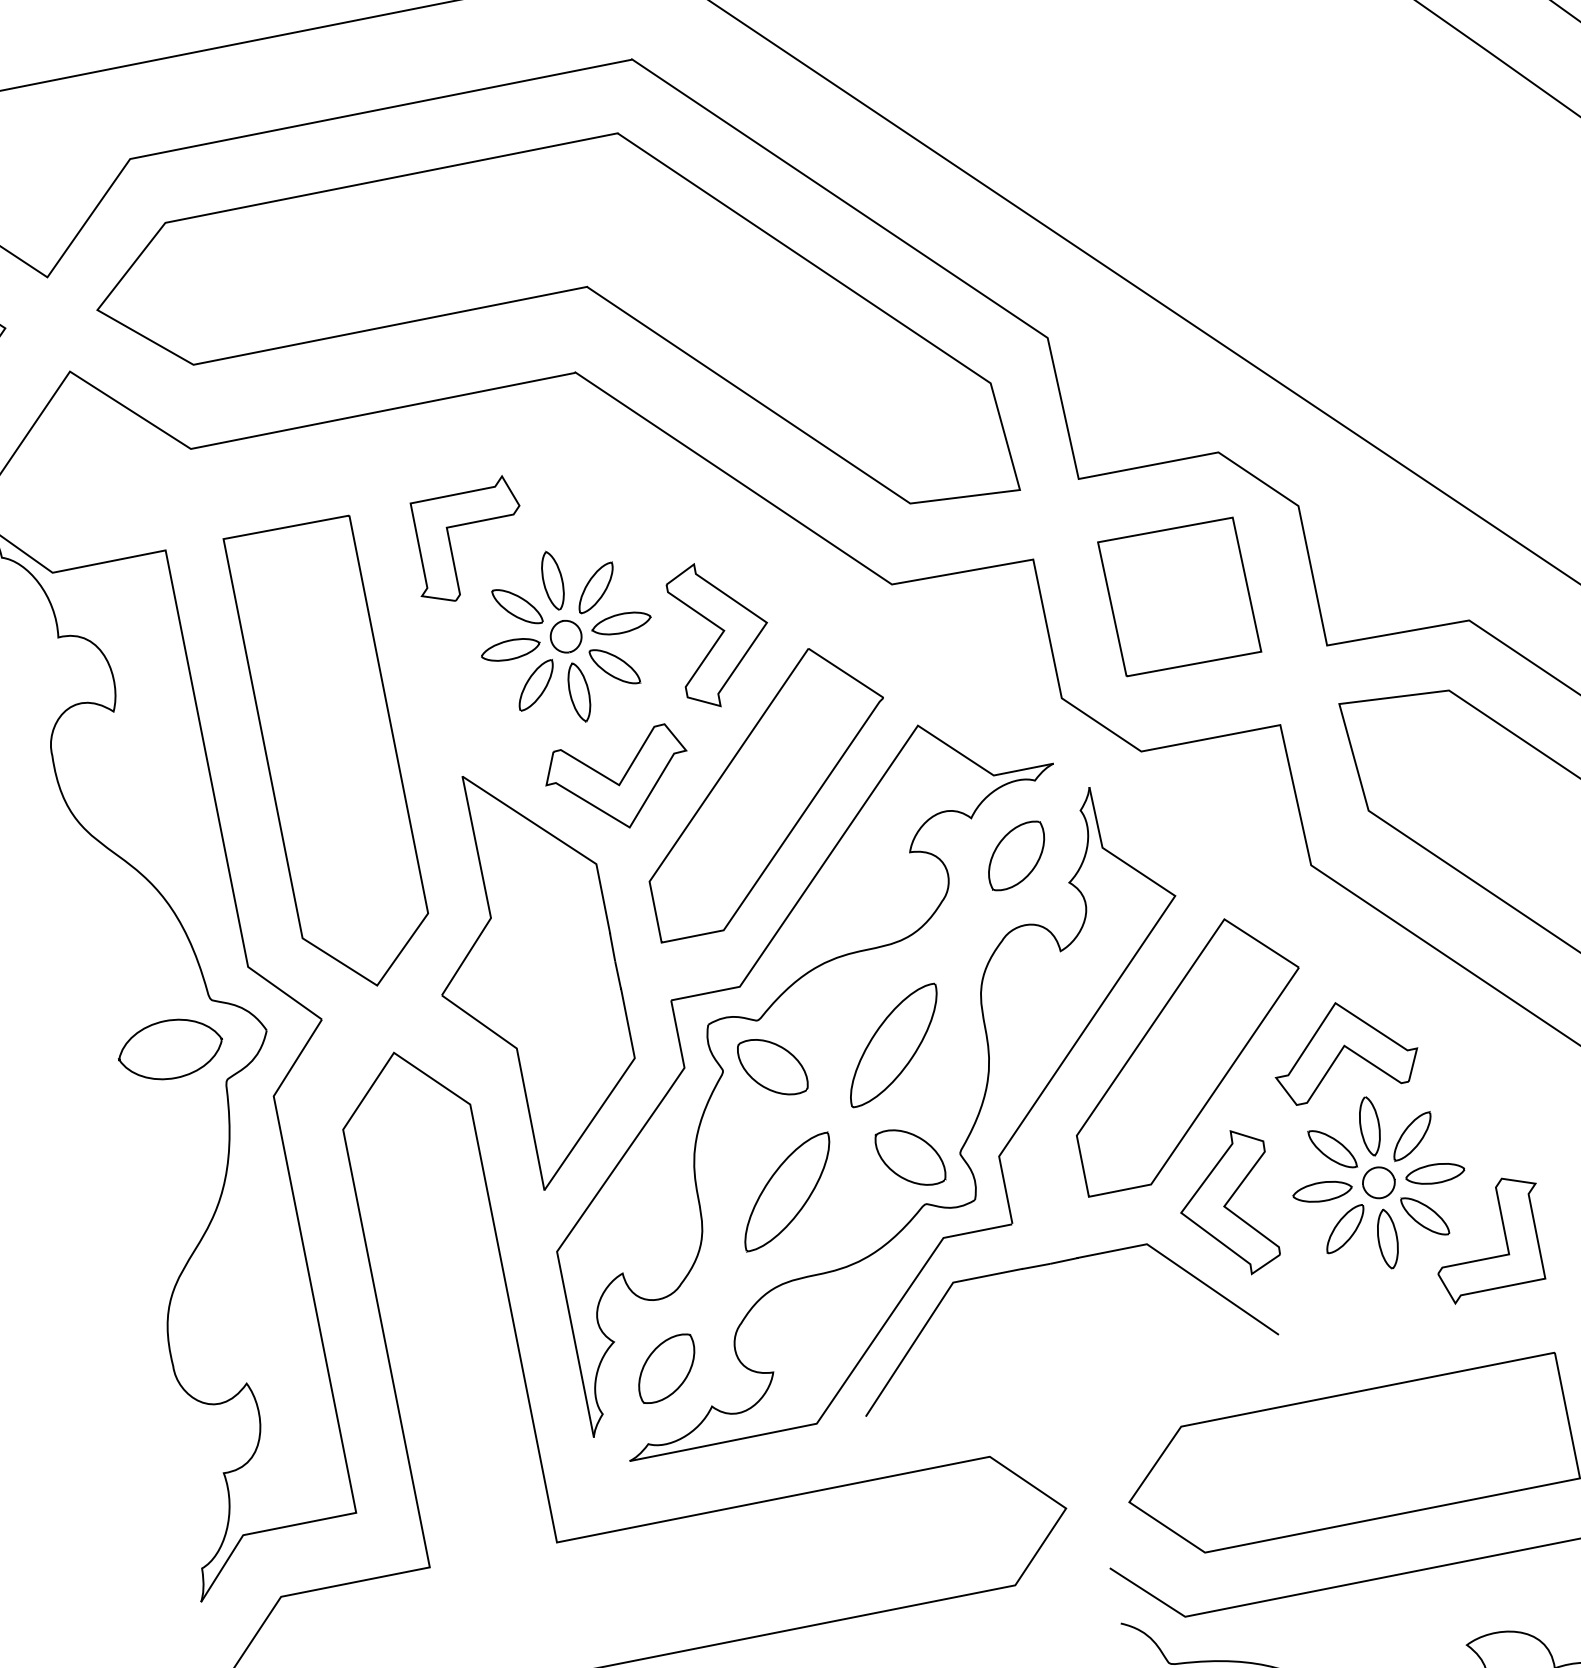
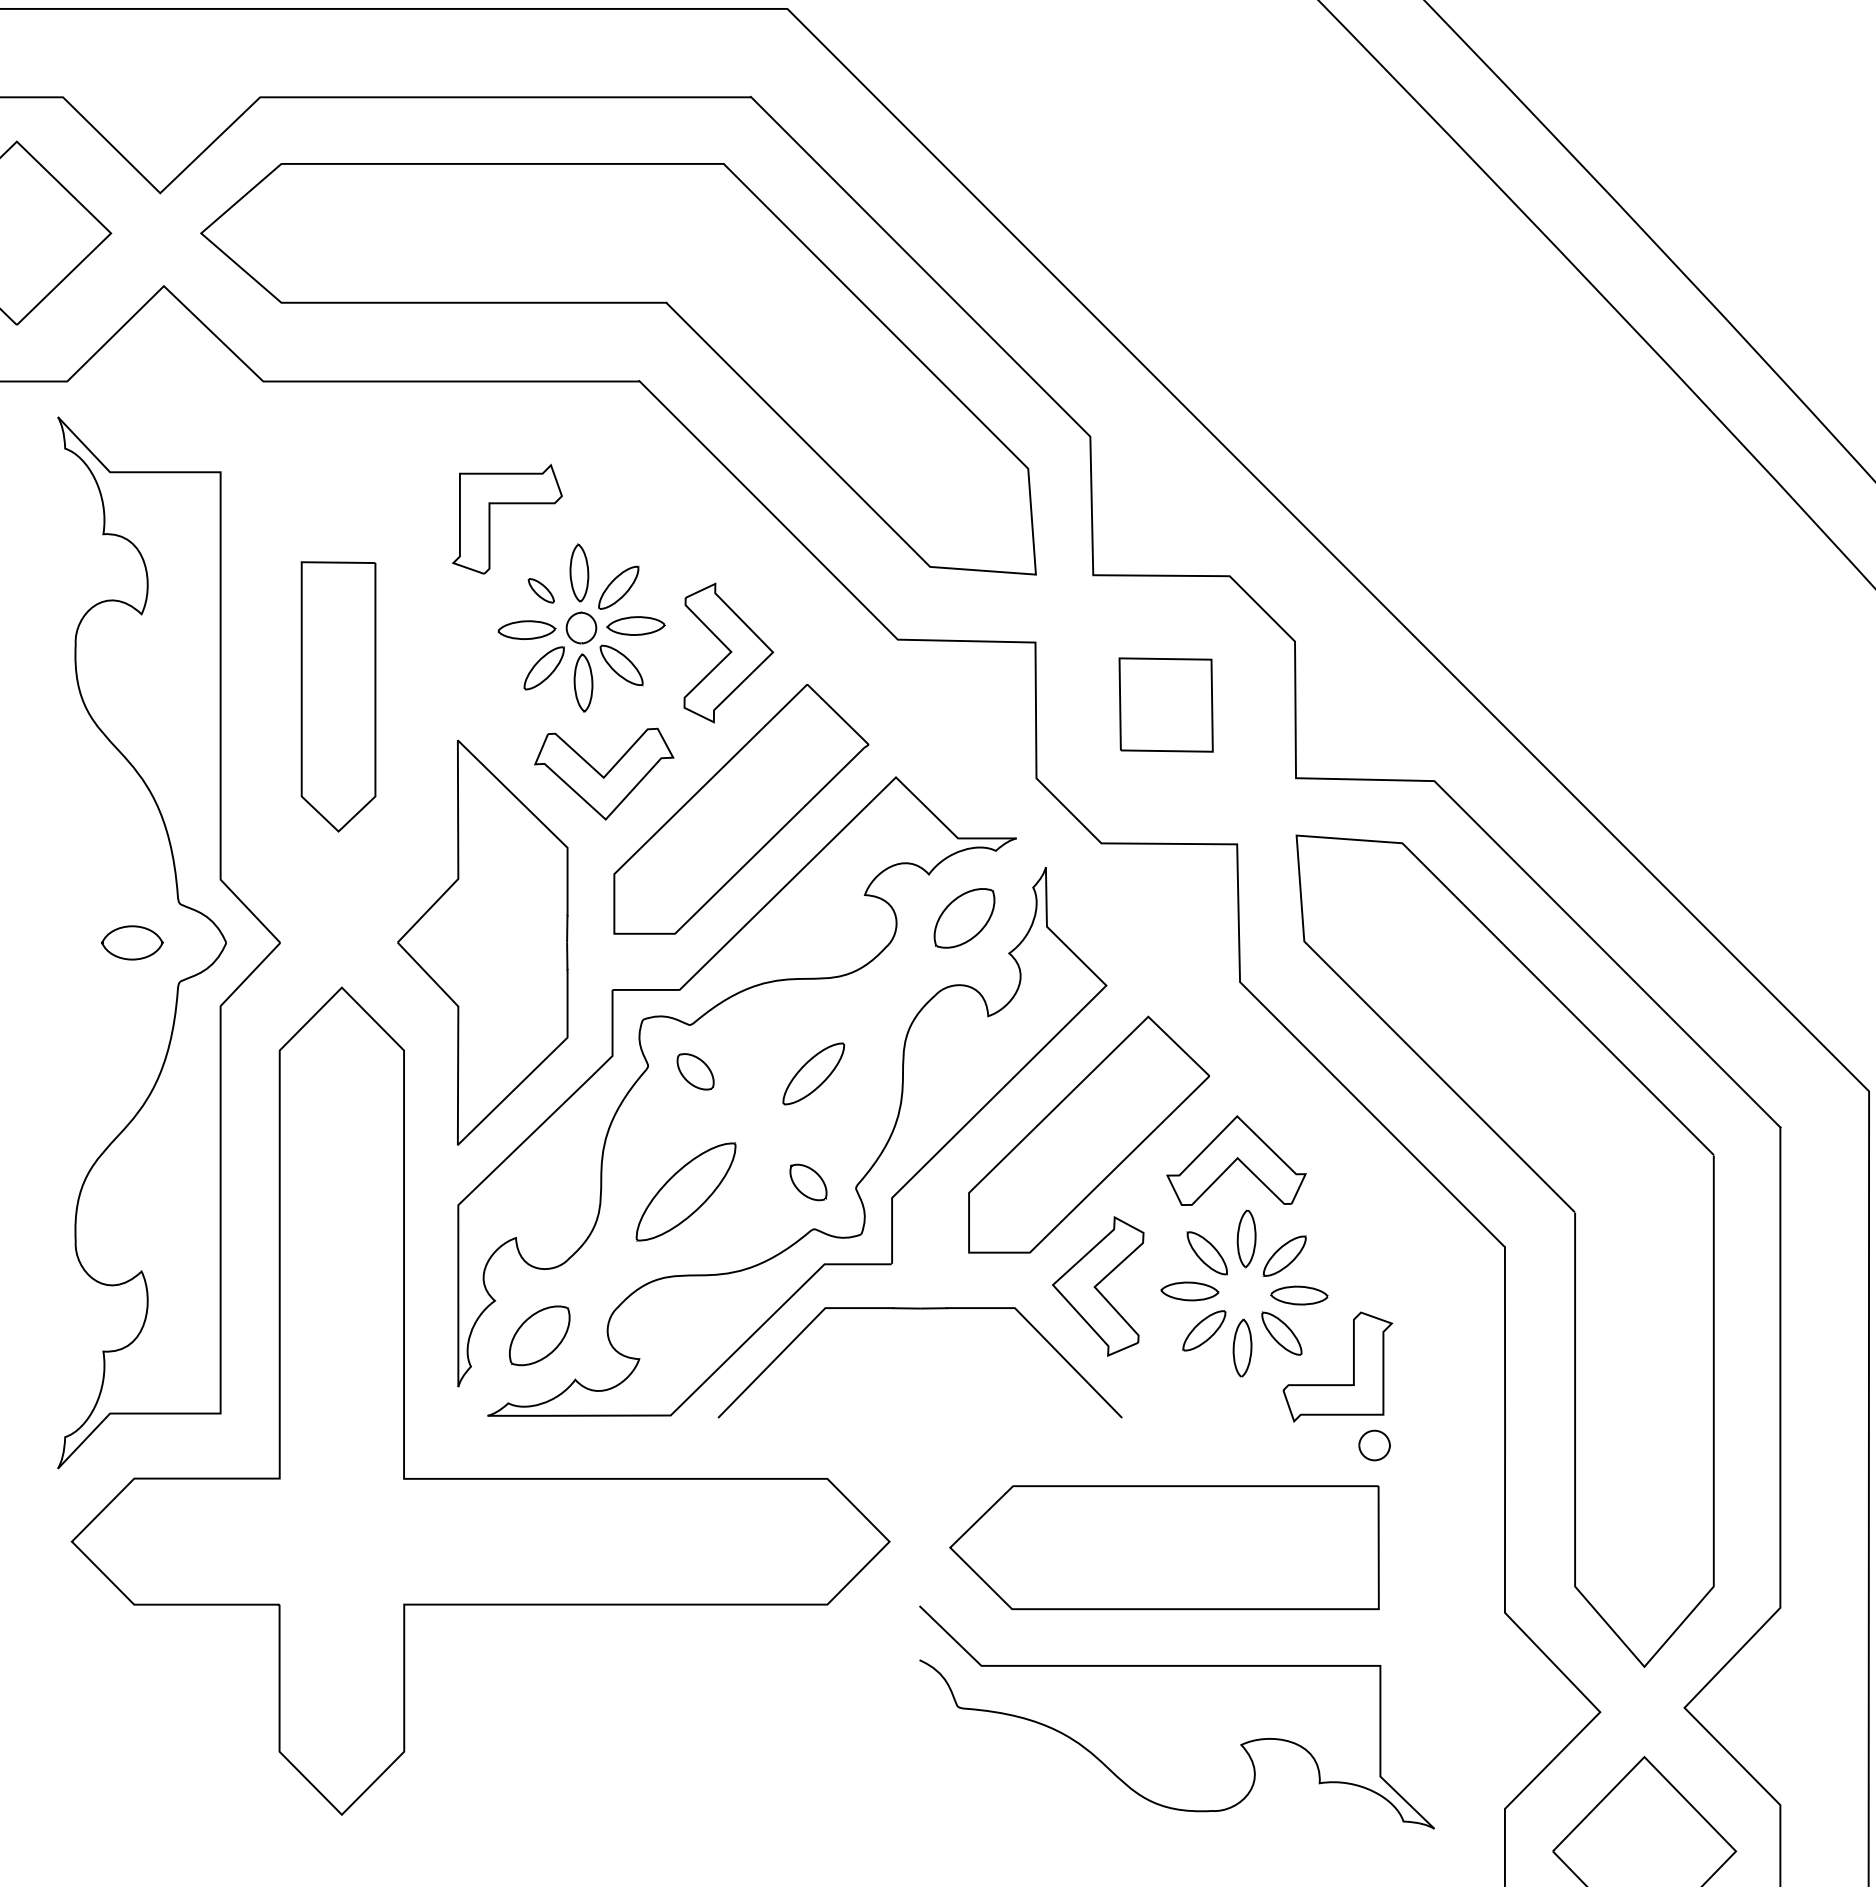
part: (1178, 596) -> (1165, 704), size x0.7
part: (517, 606) -> (541, 590), size x0.6
part: (331, 755) -> (338, 696), size x0.6
part: (893, 1045) -> (813, 1073), size x0.6
part: (170, 1049) -> (132, 942), size x0.6
part: (772, 1066) -> (695, 1071), size x0.6
part: (910, 1157) -> (808, 1182), size x0.6
part: (1378, 1182) -> (1374, 1445), moved

